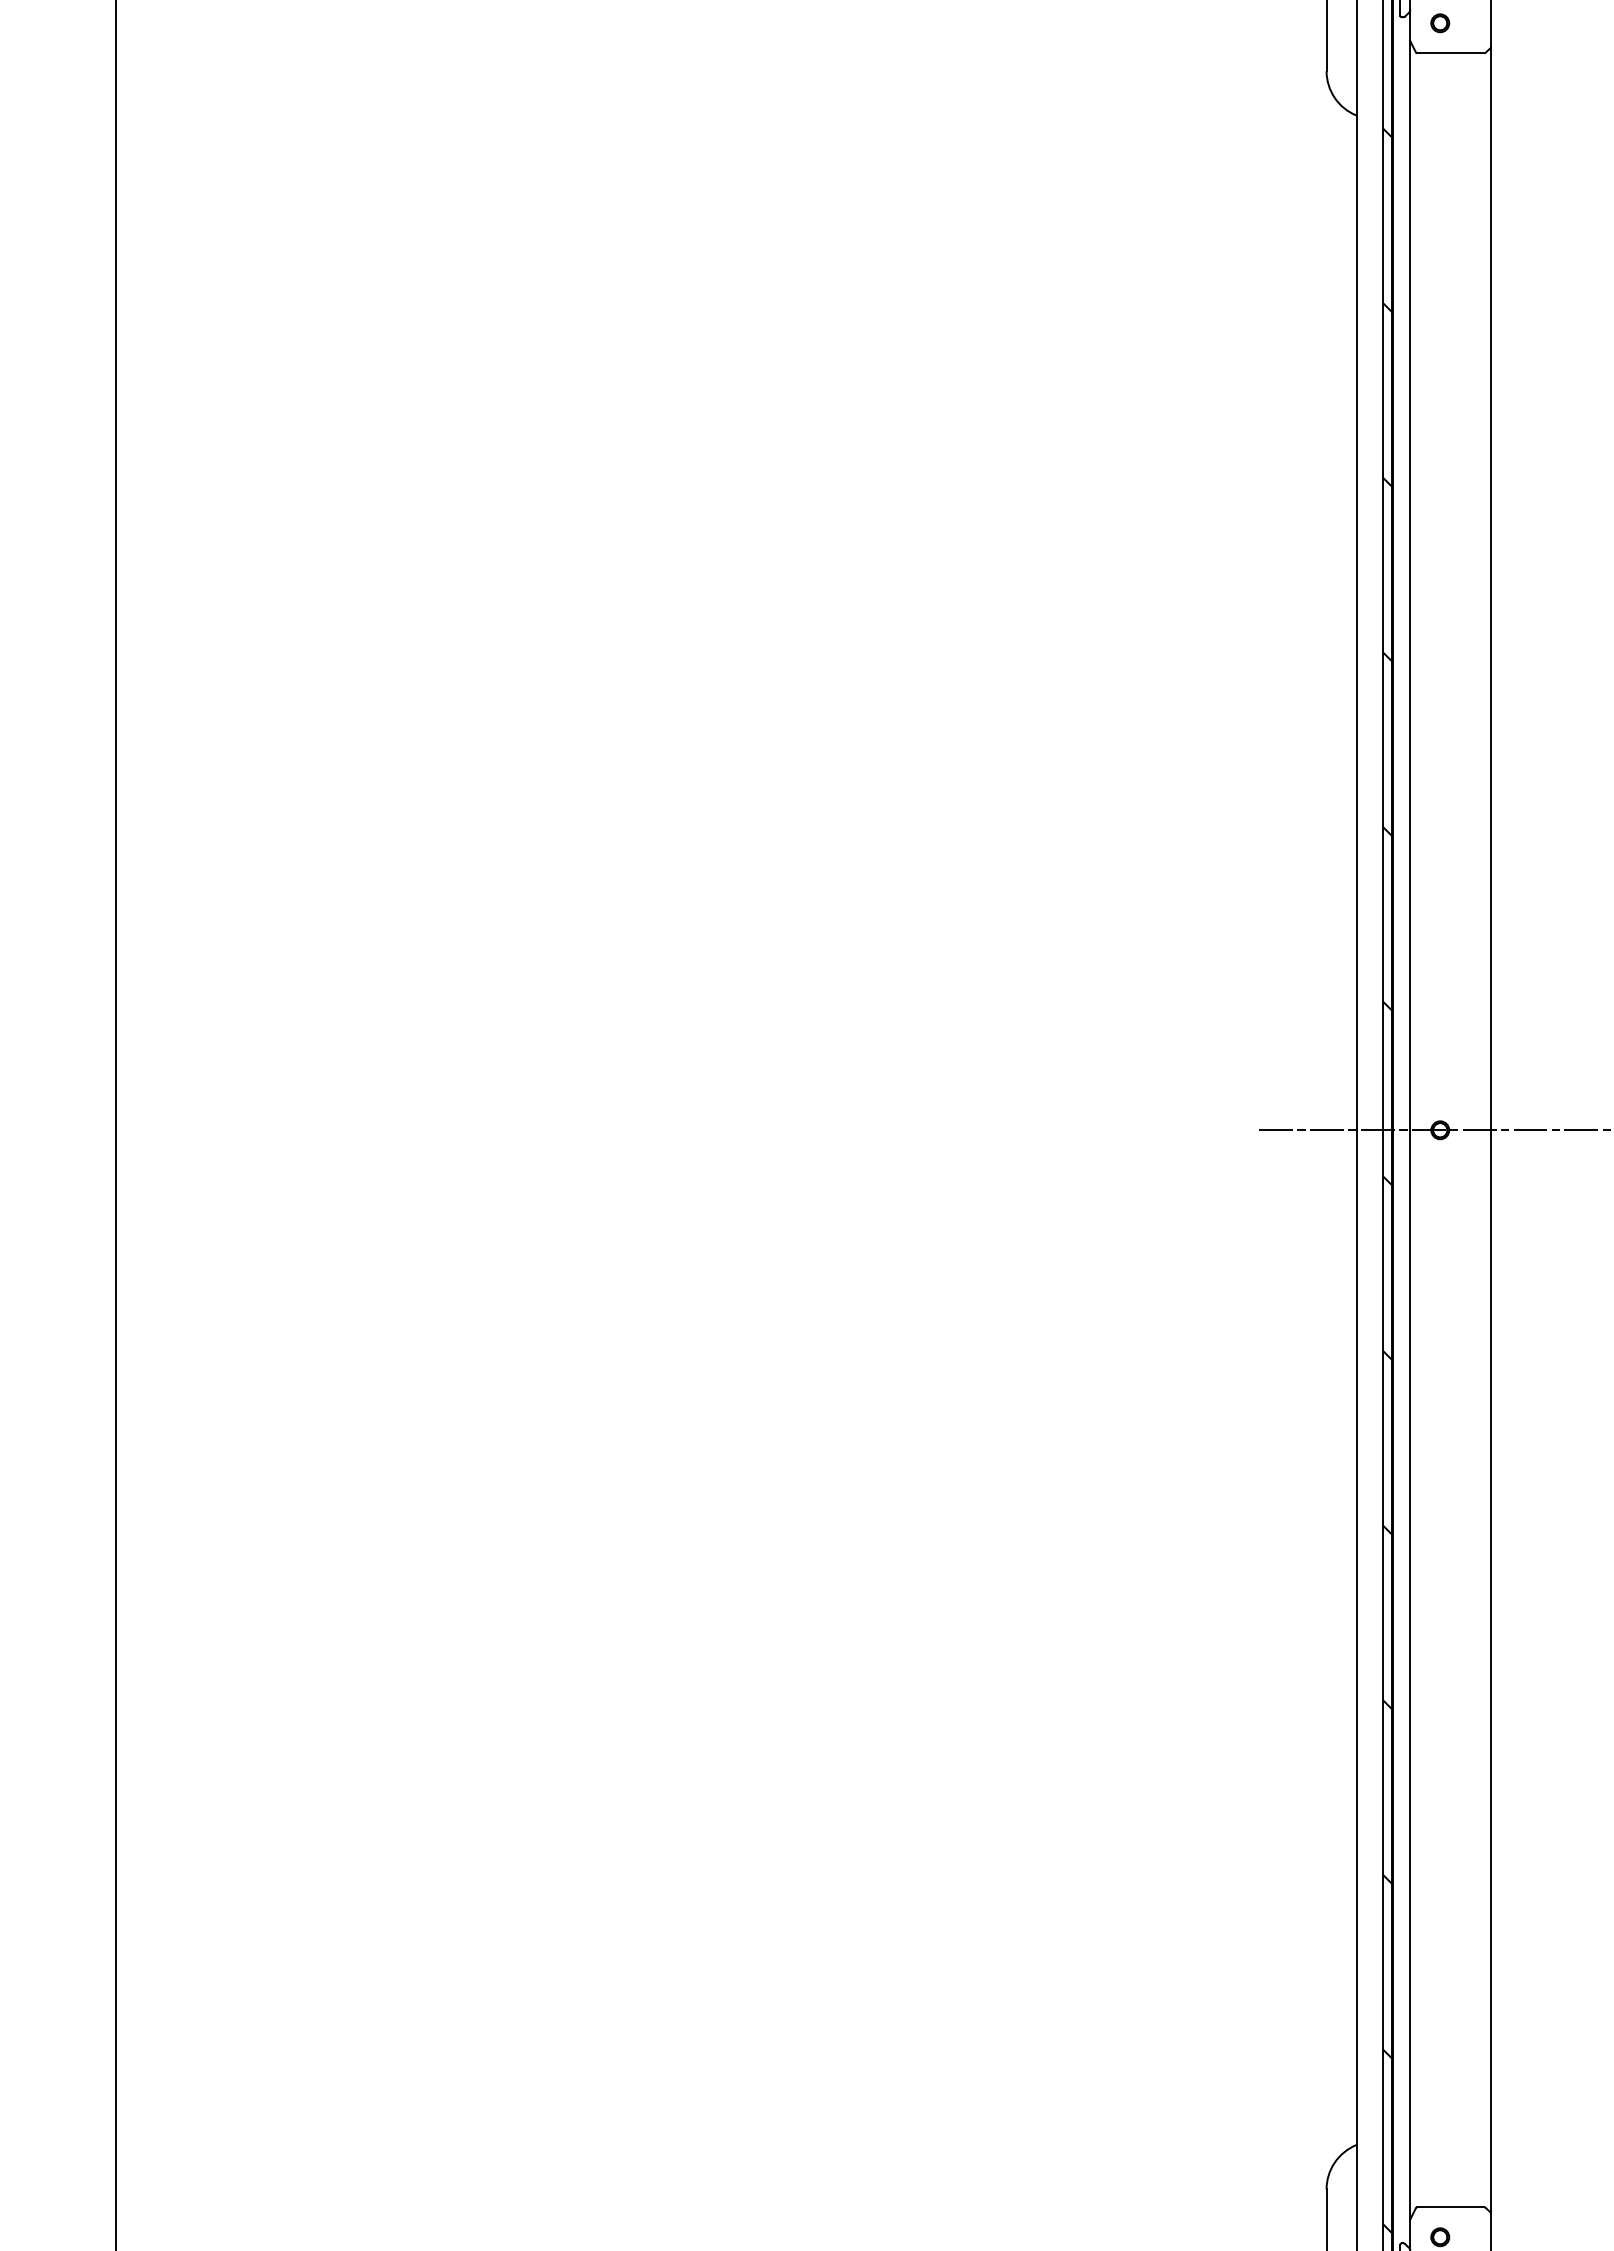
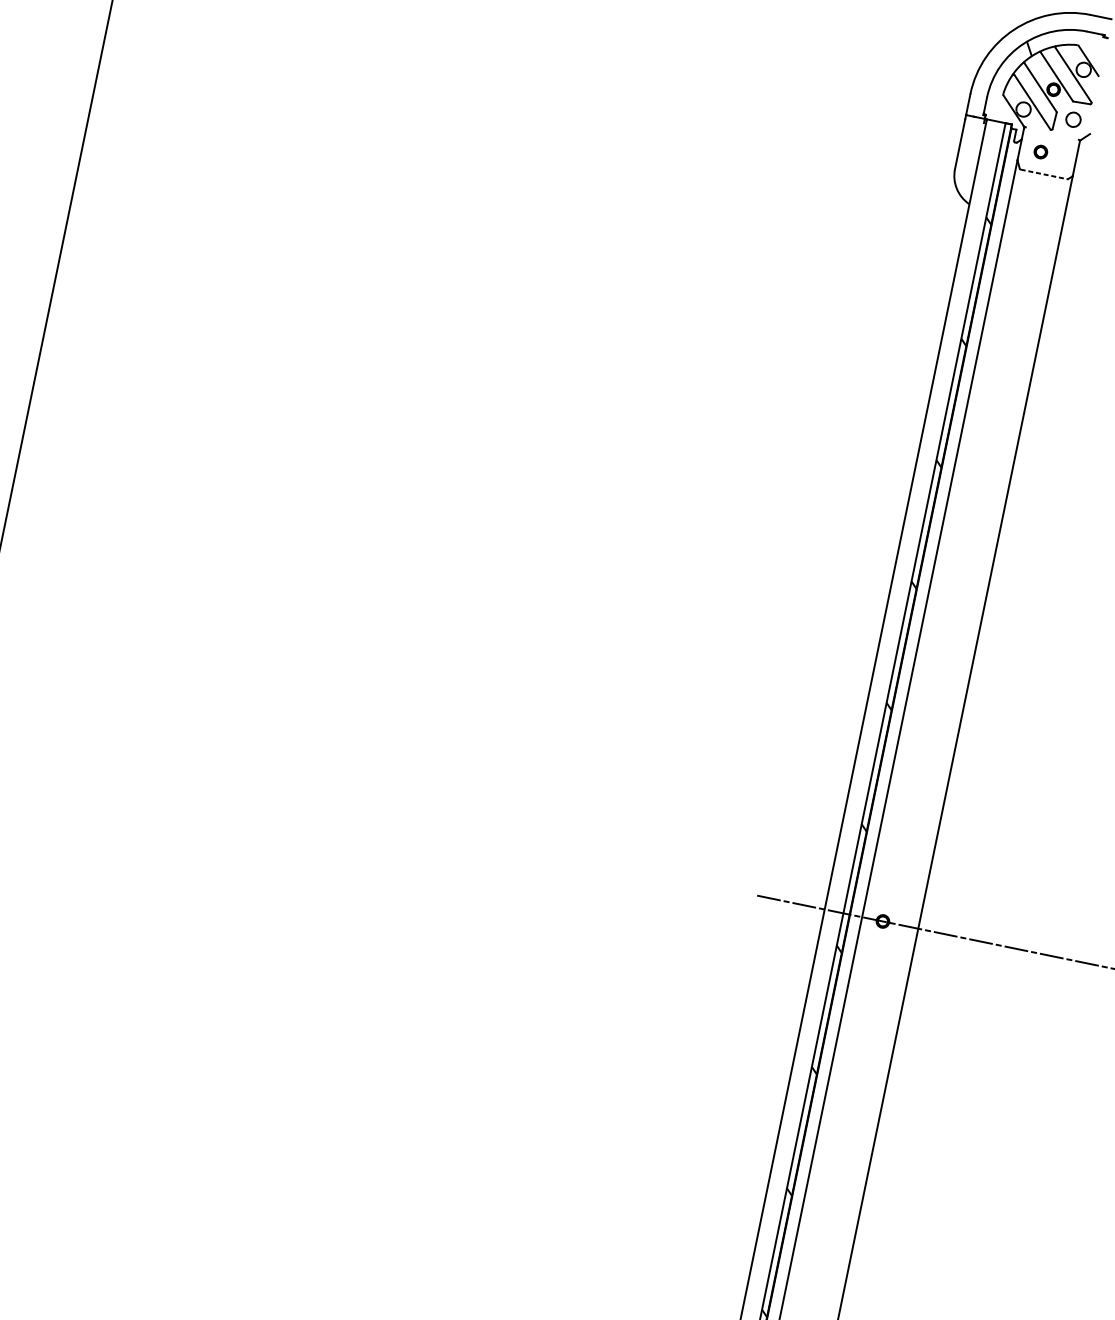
line: (1451, 53) -> (1044, 174), solid -> dashed

